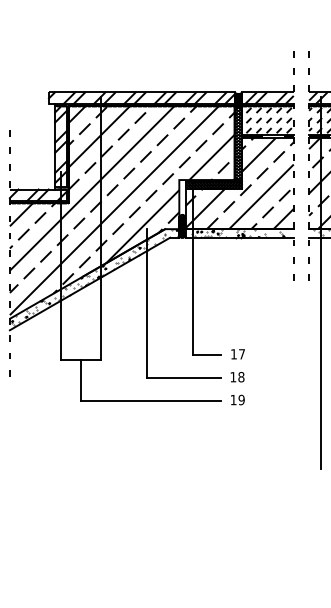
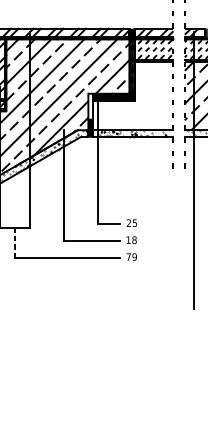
hatch: (239, 183) -> (133, 96), removed
text: (237, 354) -> (131, 223), 17 -> 25
line: (81, 380) -> (15, 242), solid -> dashed
text: (233, 400) -> (128, 257), 19 -> 79

